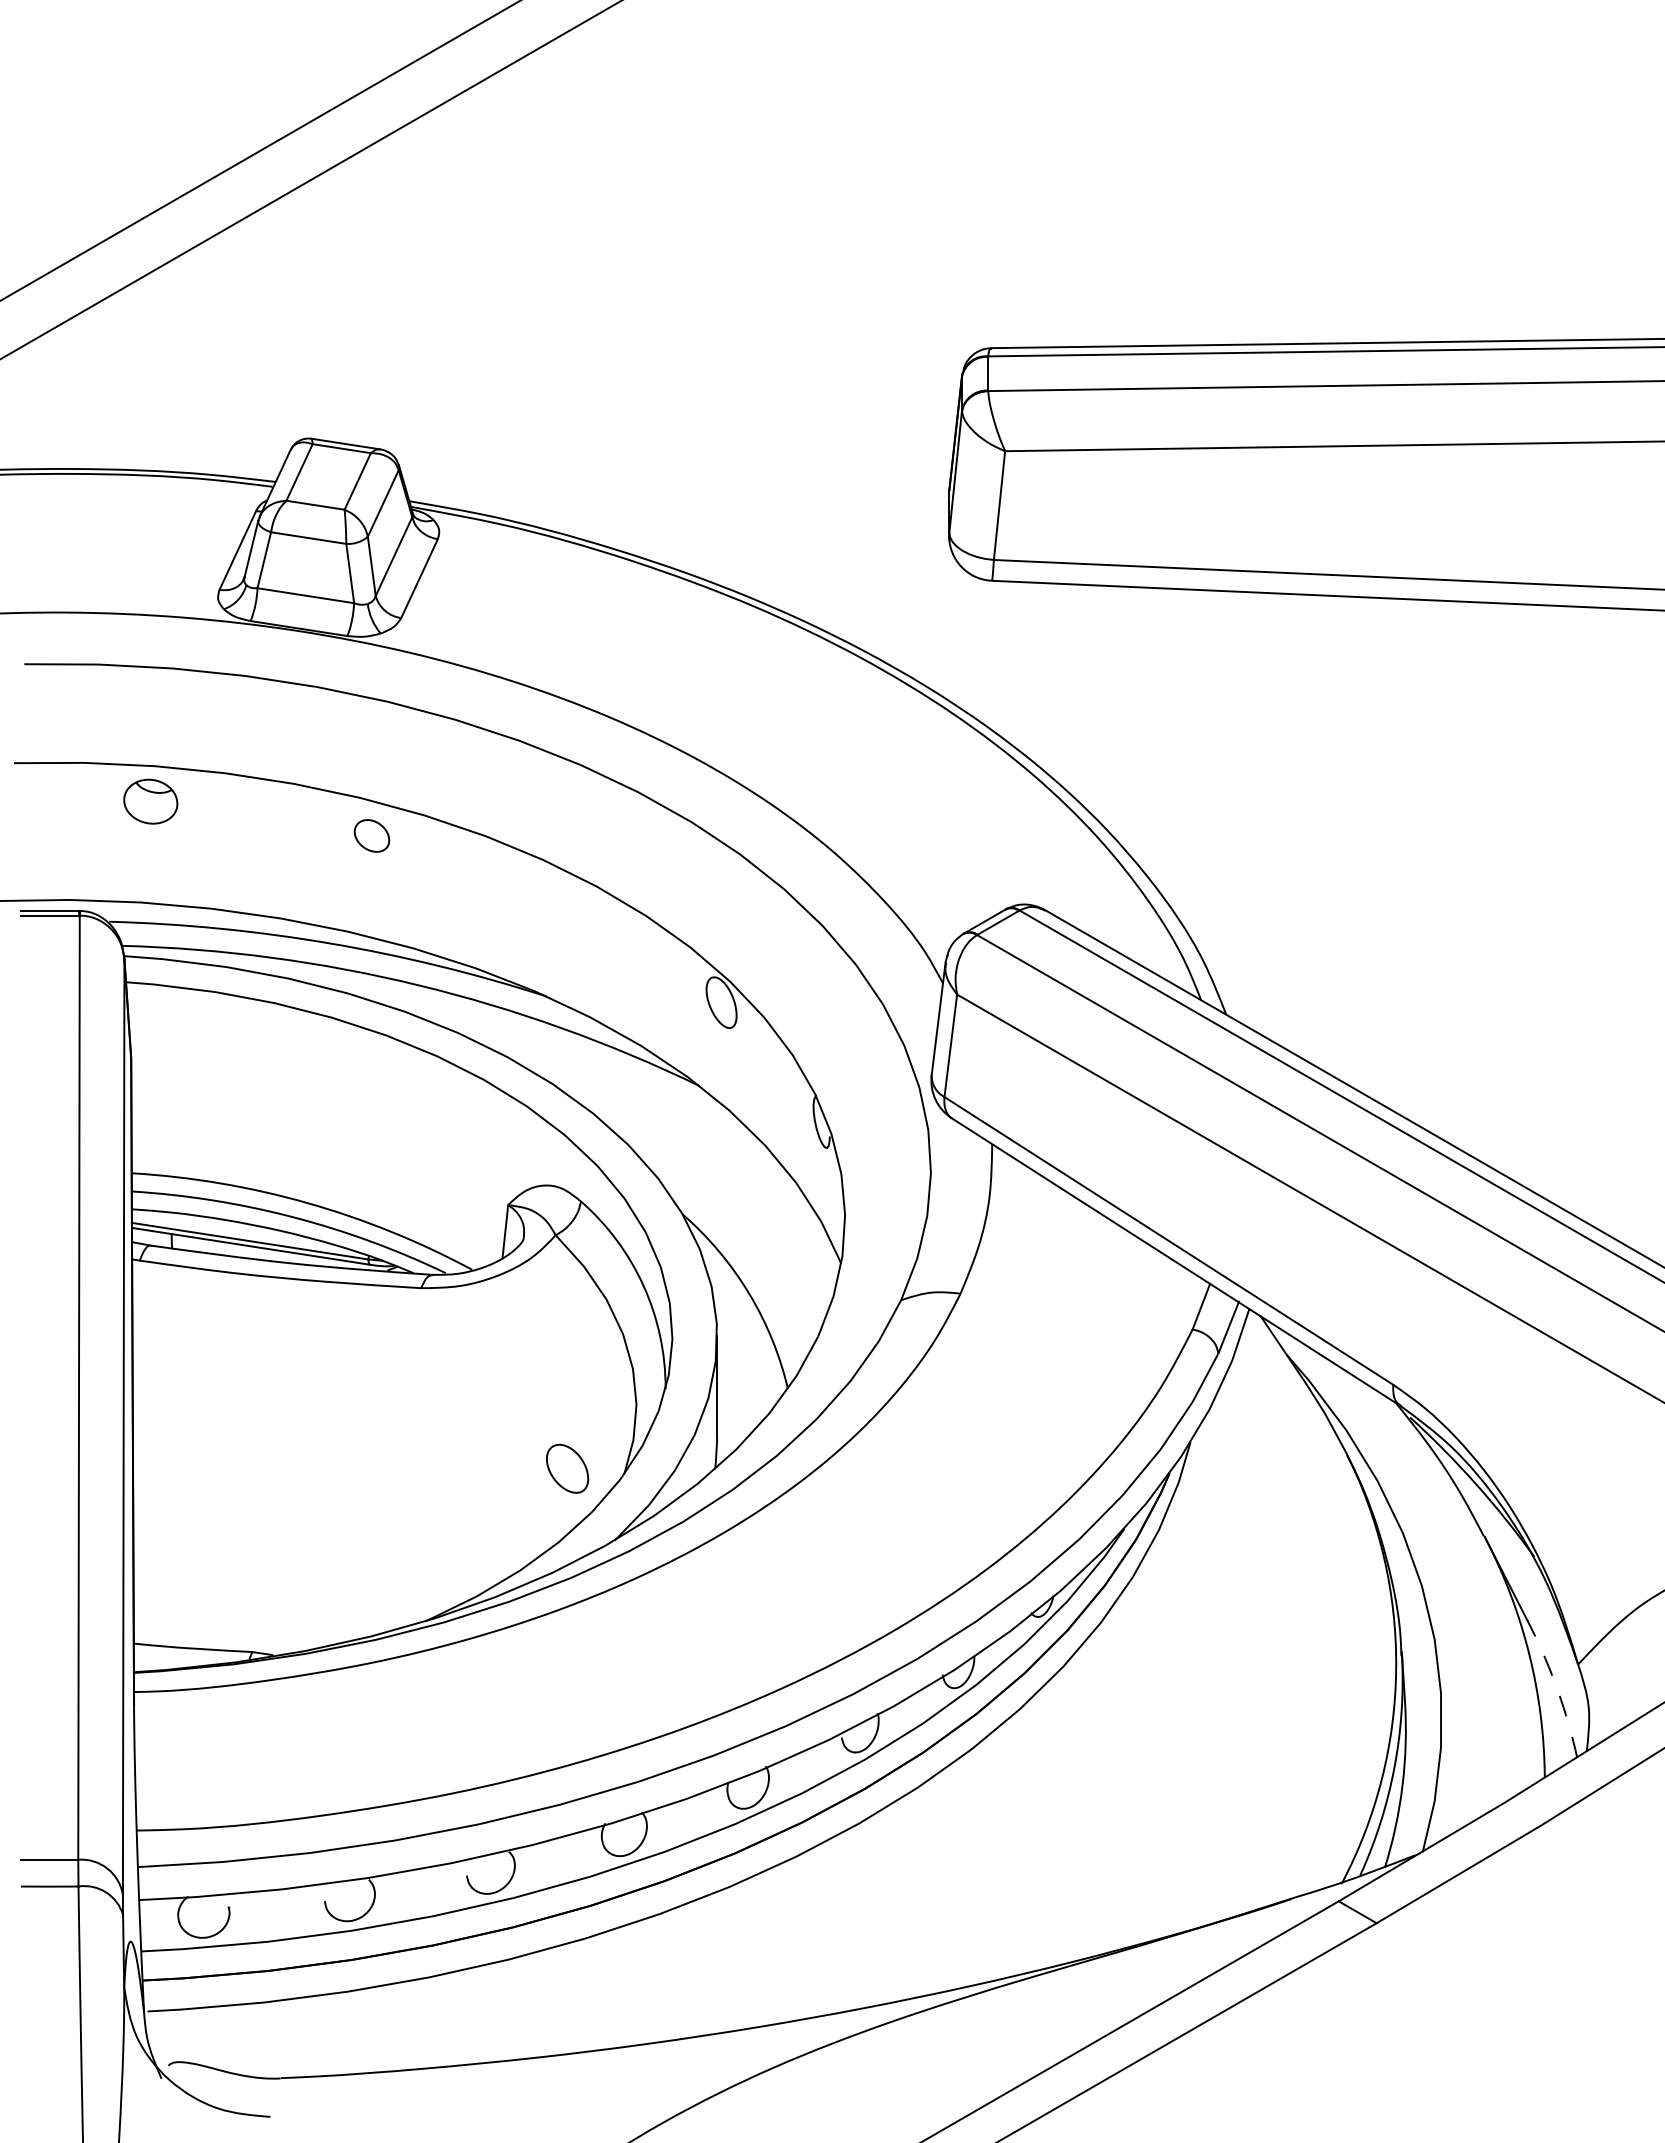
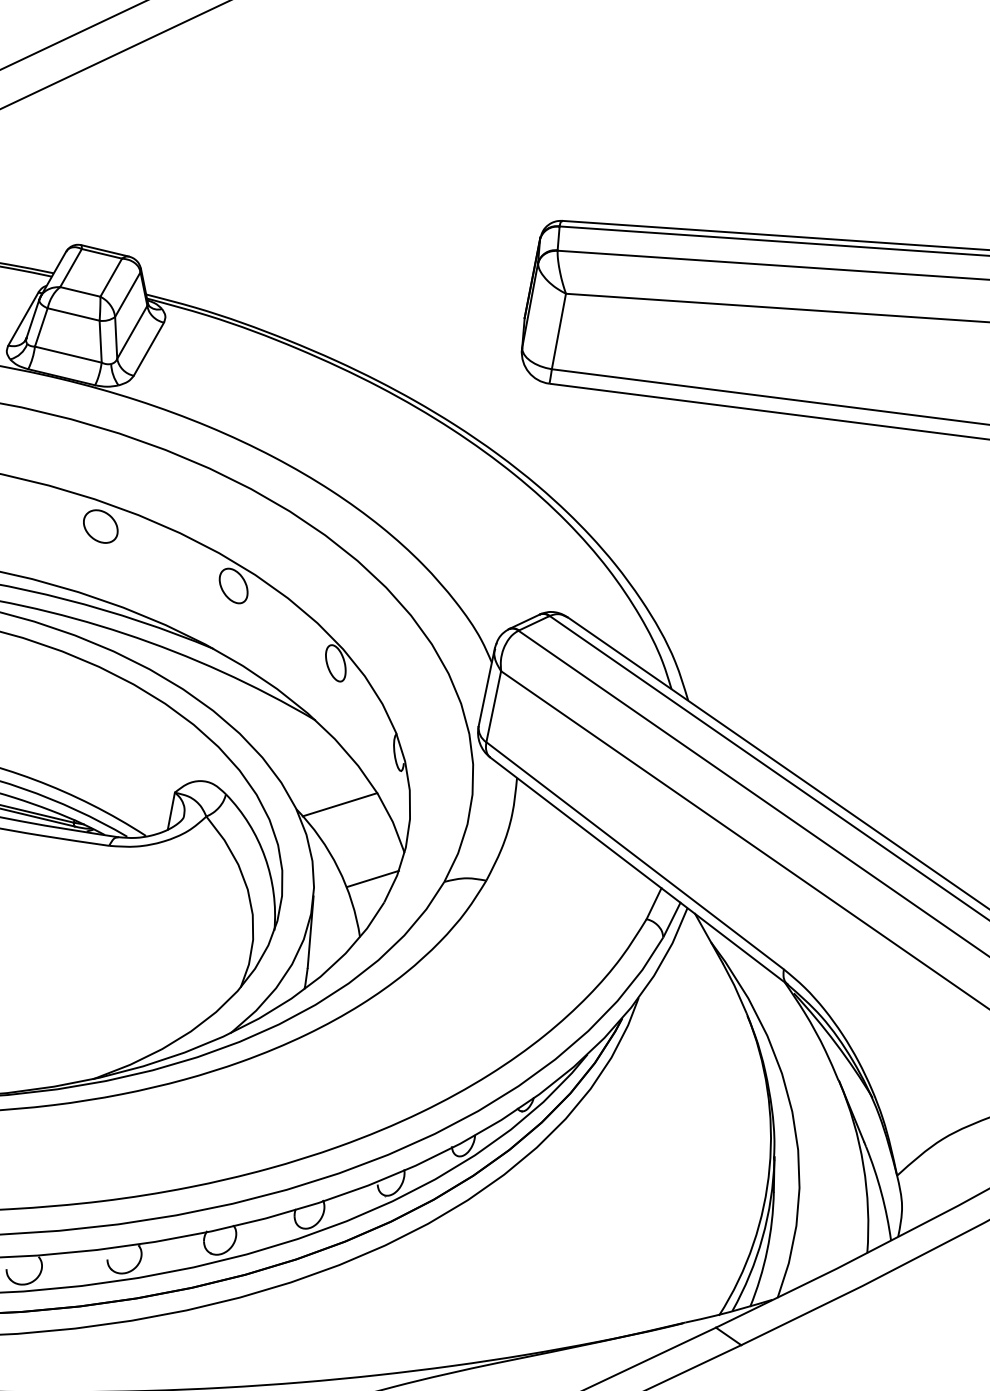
part: (371, 835) -> (100, 526), size x1.43
line: (743, 1202) -> (339, 804), added
line: (799, 1303) -> (373, 878), added
part: (567, 1468) -> (233, 585), moved
arc: (1558, 1691) -> (881, 1193), dashed -> solid

